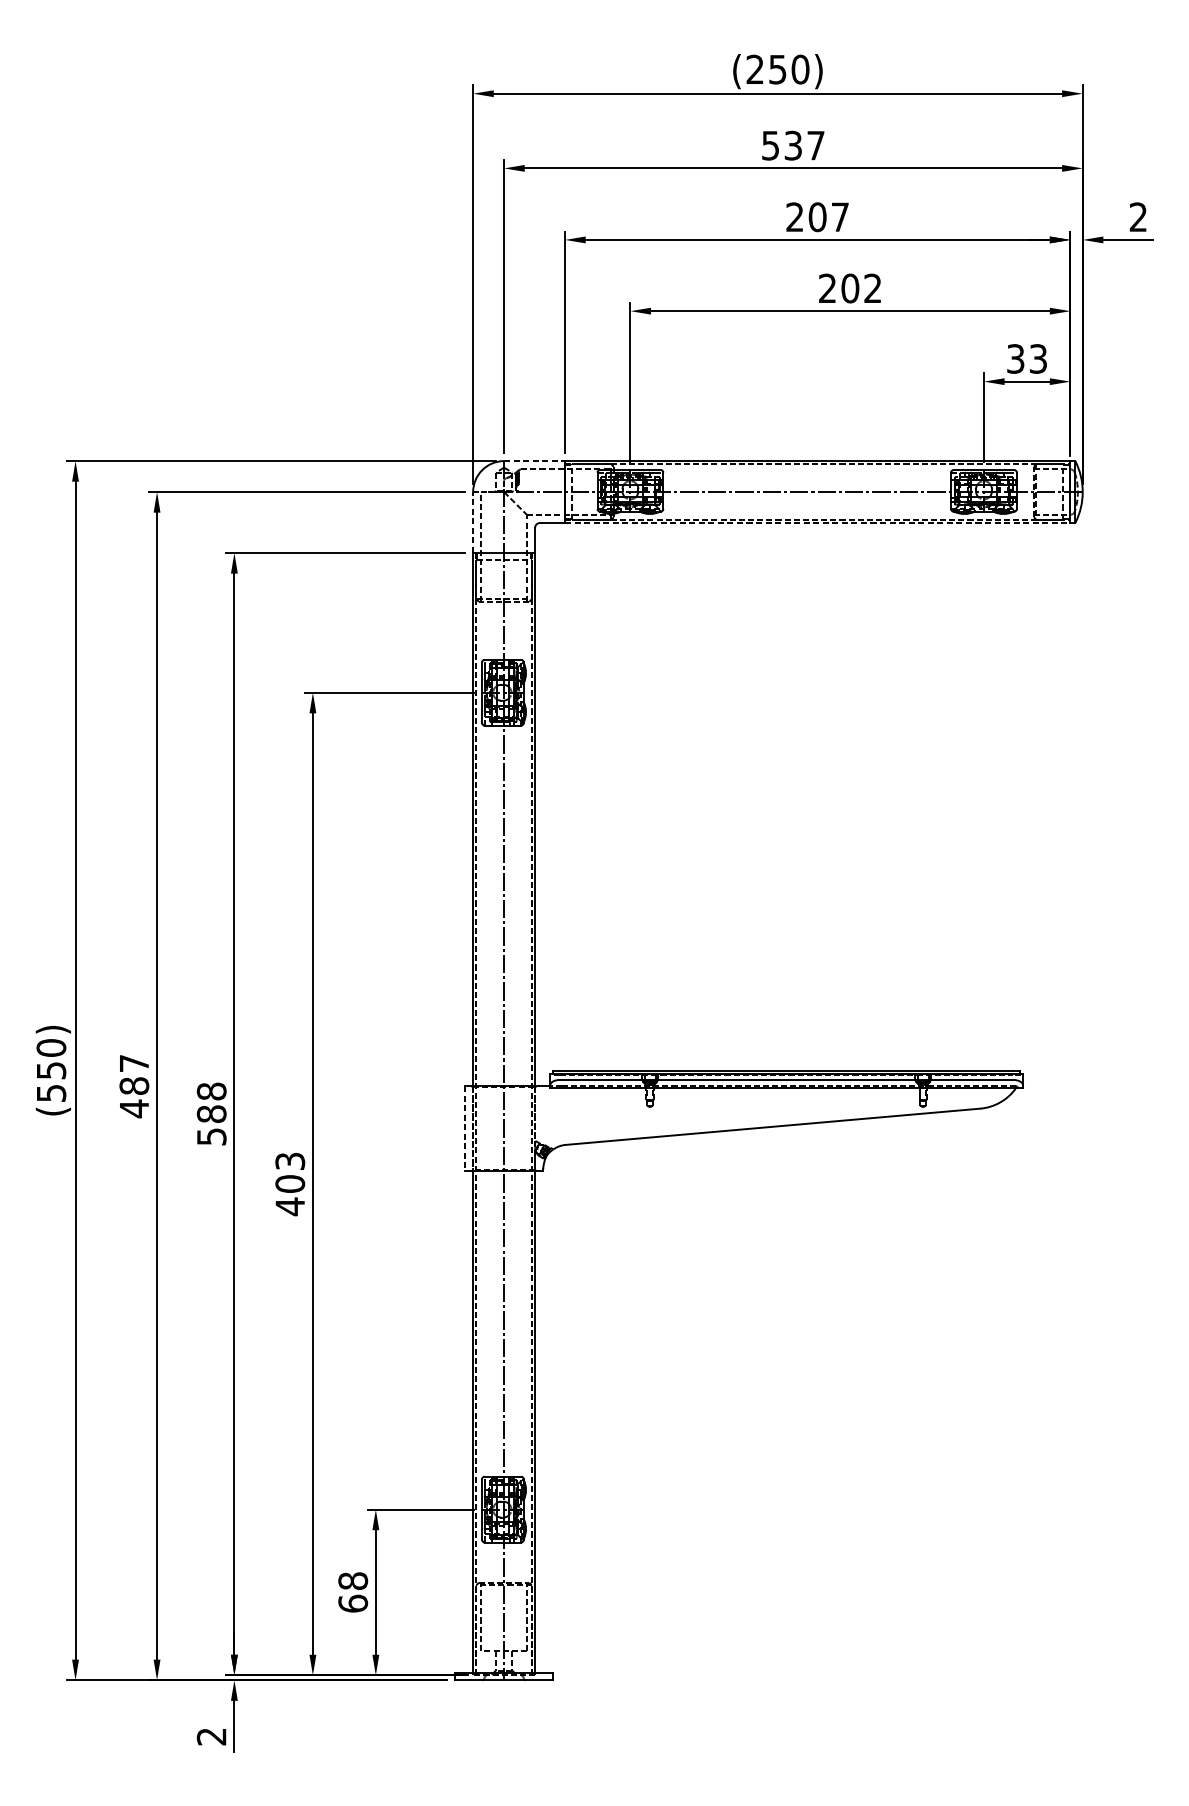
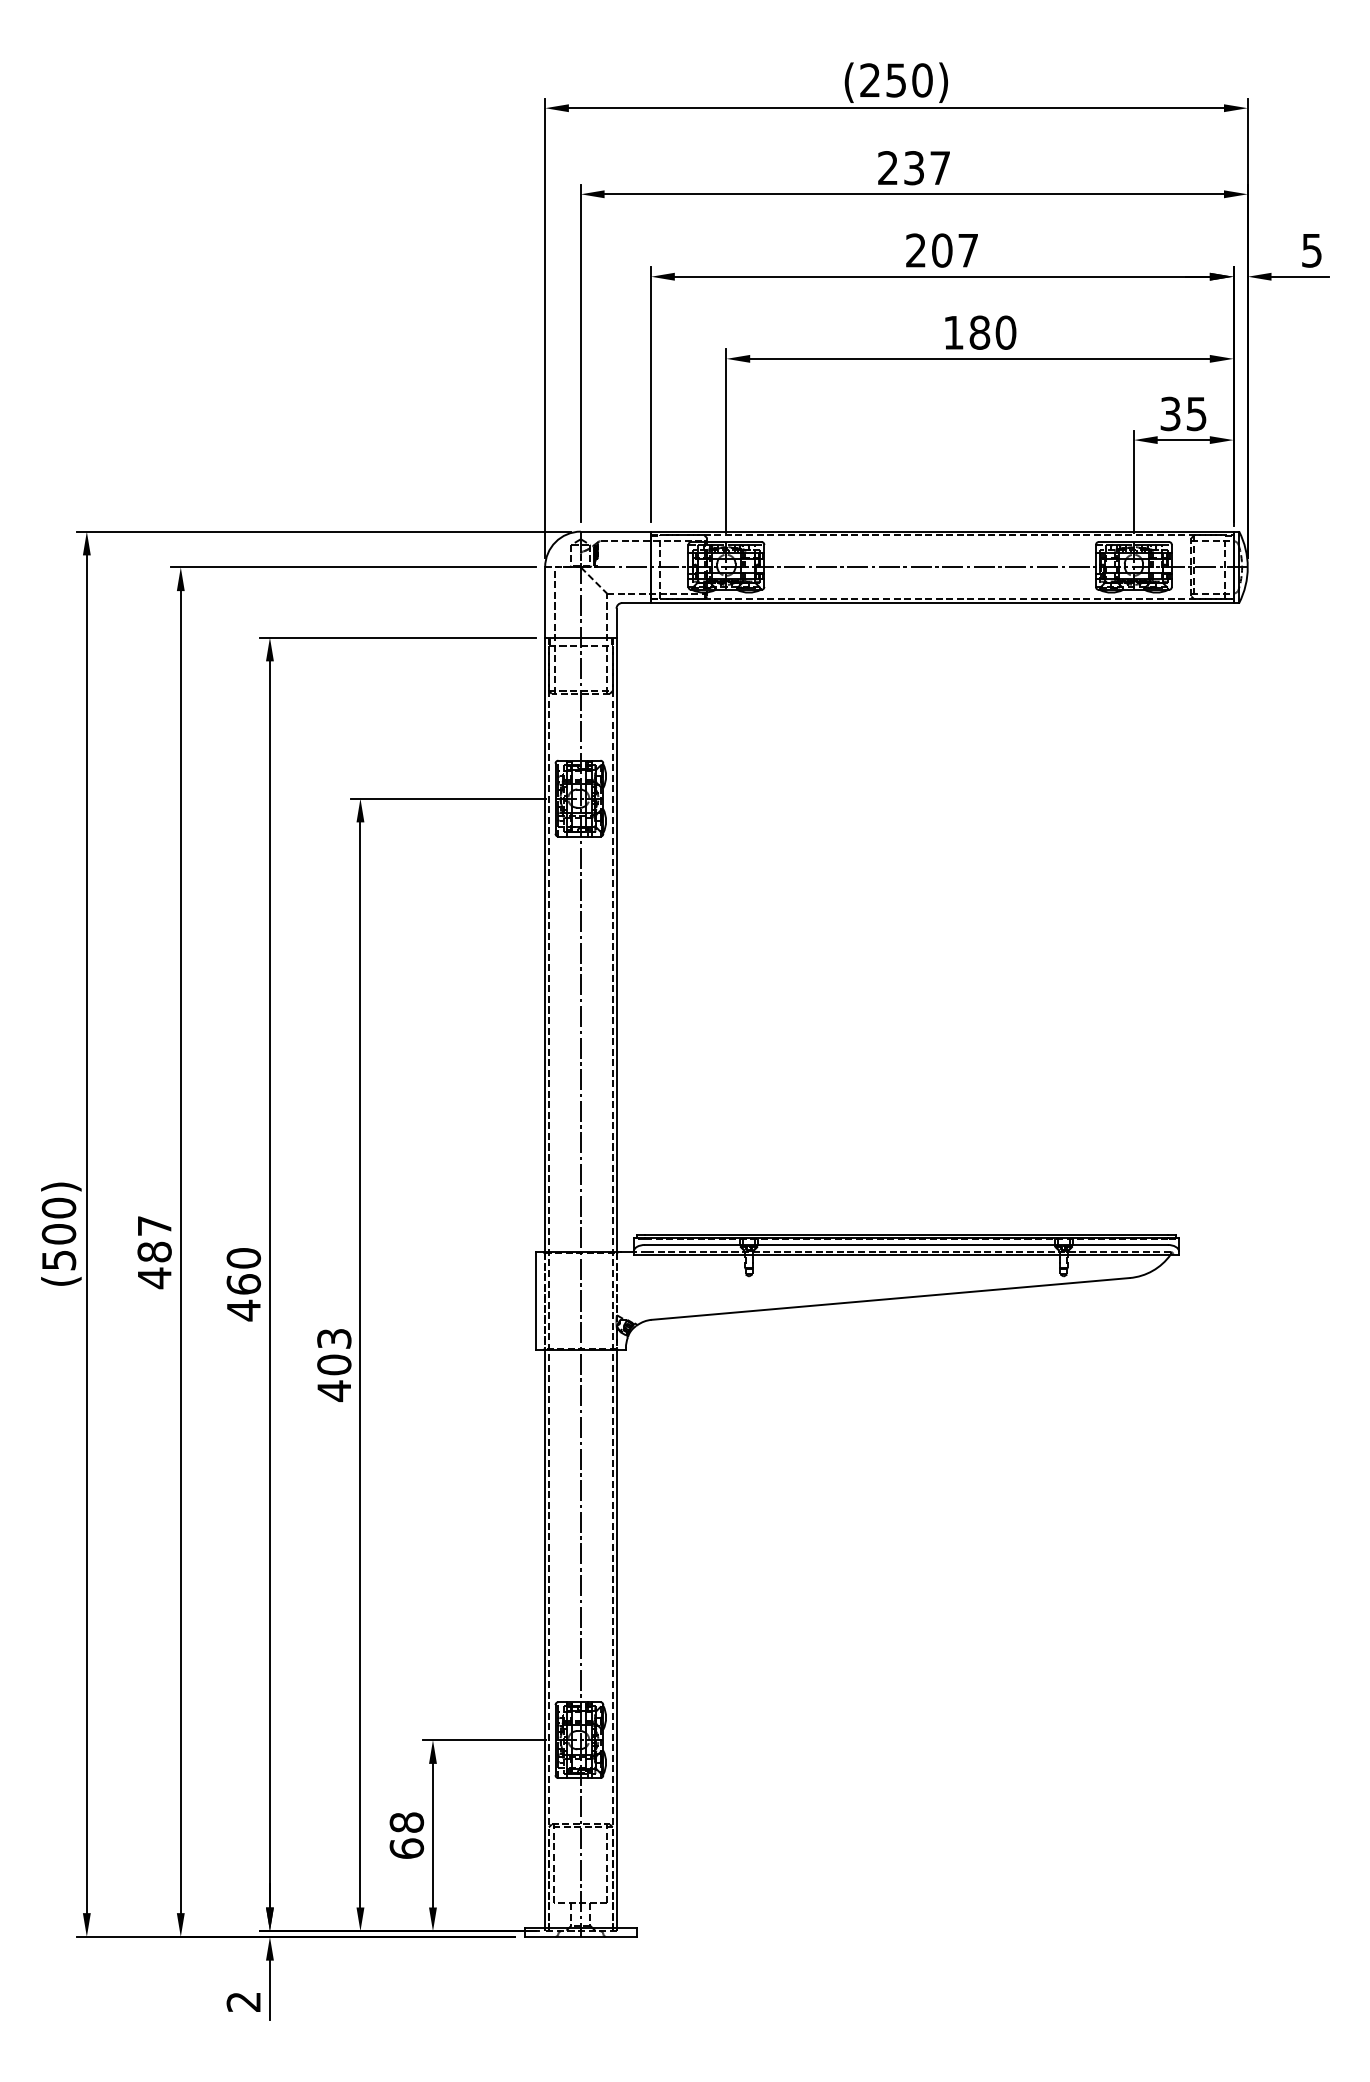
text: (770, 146) -> (887, 168), 537 -> 237
text: (1138, 217) -> (1311, 250), 2 -> 5
text: (850, 288) -> (979, 332), 202 -> 180
text: (1038, 358) -> (1196, 413), 33 -> 35
line: (535, 460) -> (616, 531), dashed -> solid
line: (473, 521) -> (545, 601), dashed -> solid
line: (817, 523) -> (942, 603), dashed -> solid
text: (50, 1070) -> (58, 1234), (550) -> (500)
text: (211, 1114) -> (243, 1284), 588 -> 460
line: (464, 1129) -> (535, 1301), dashed -> solid

